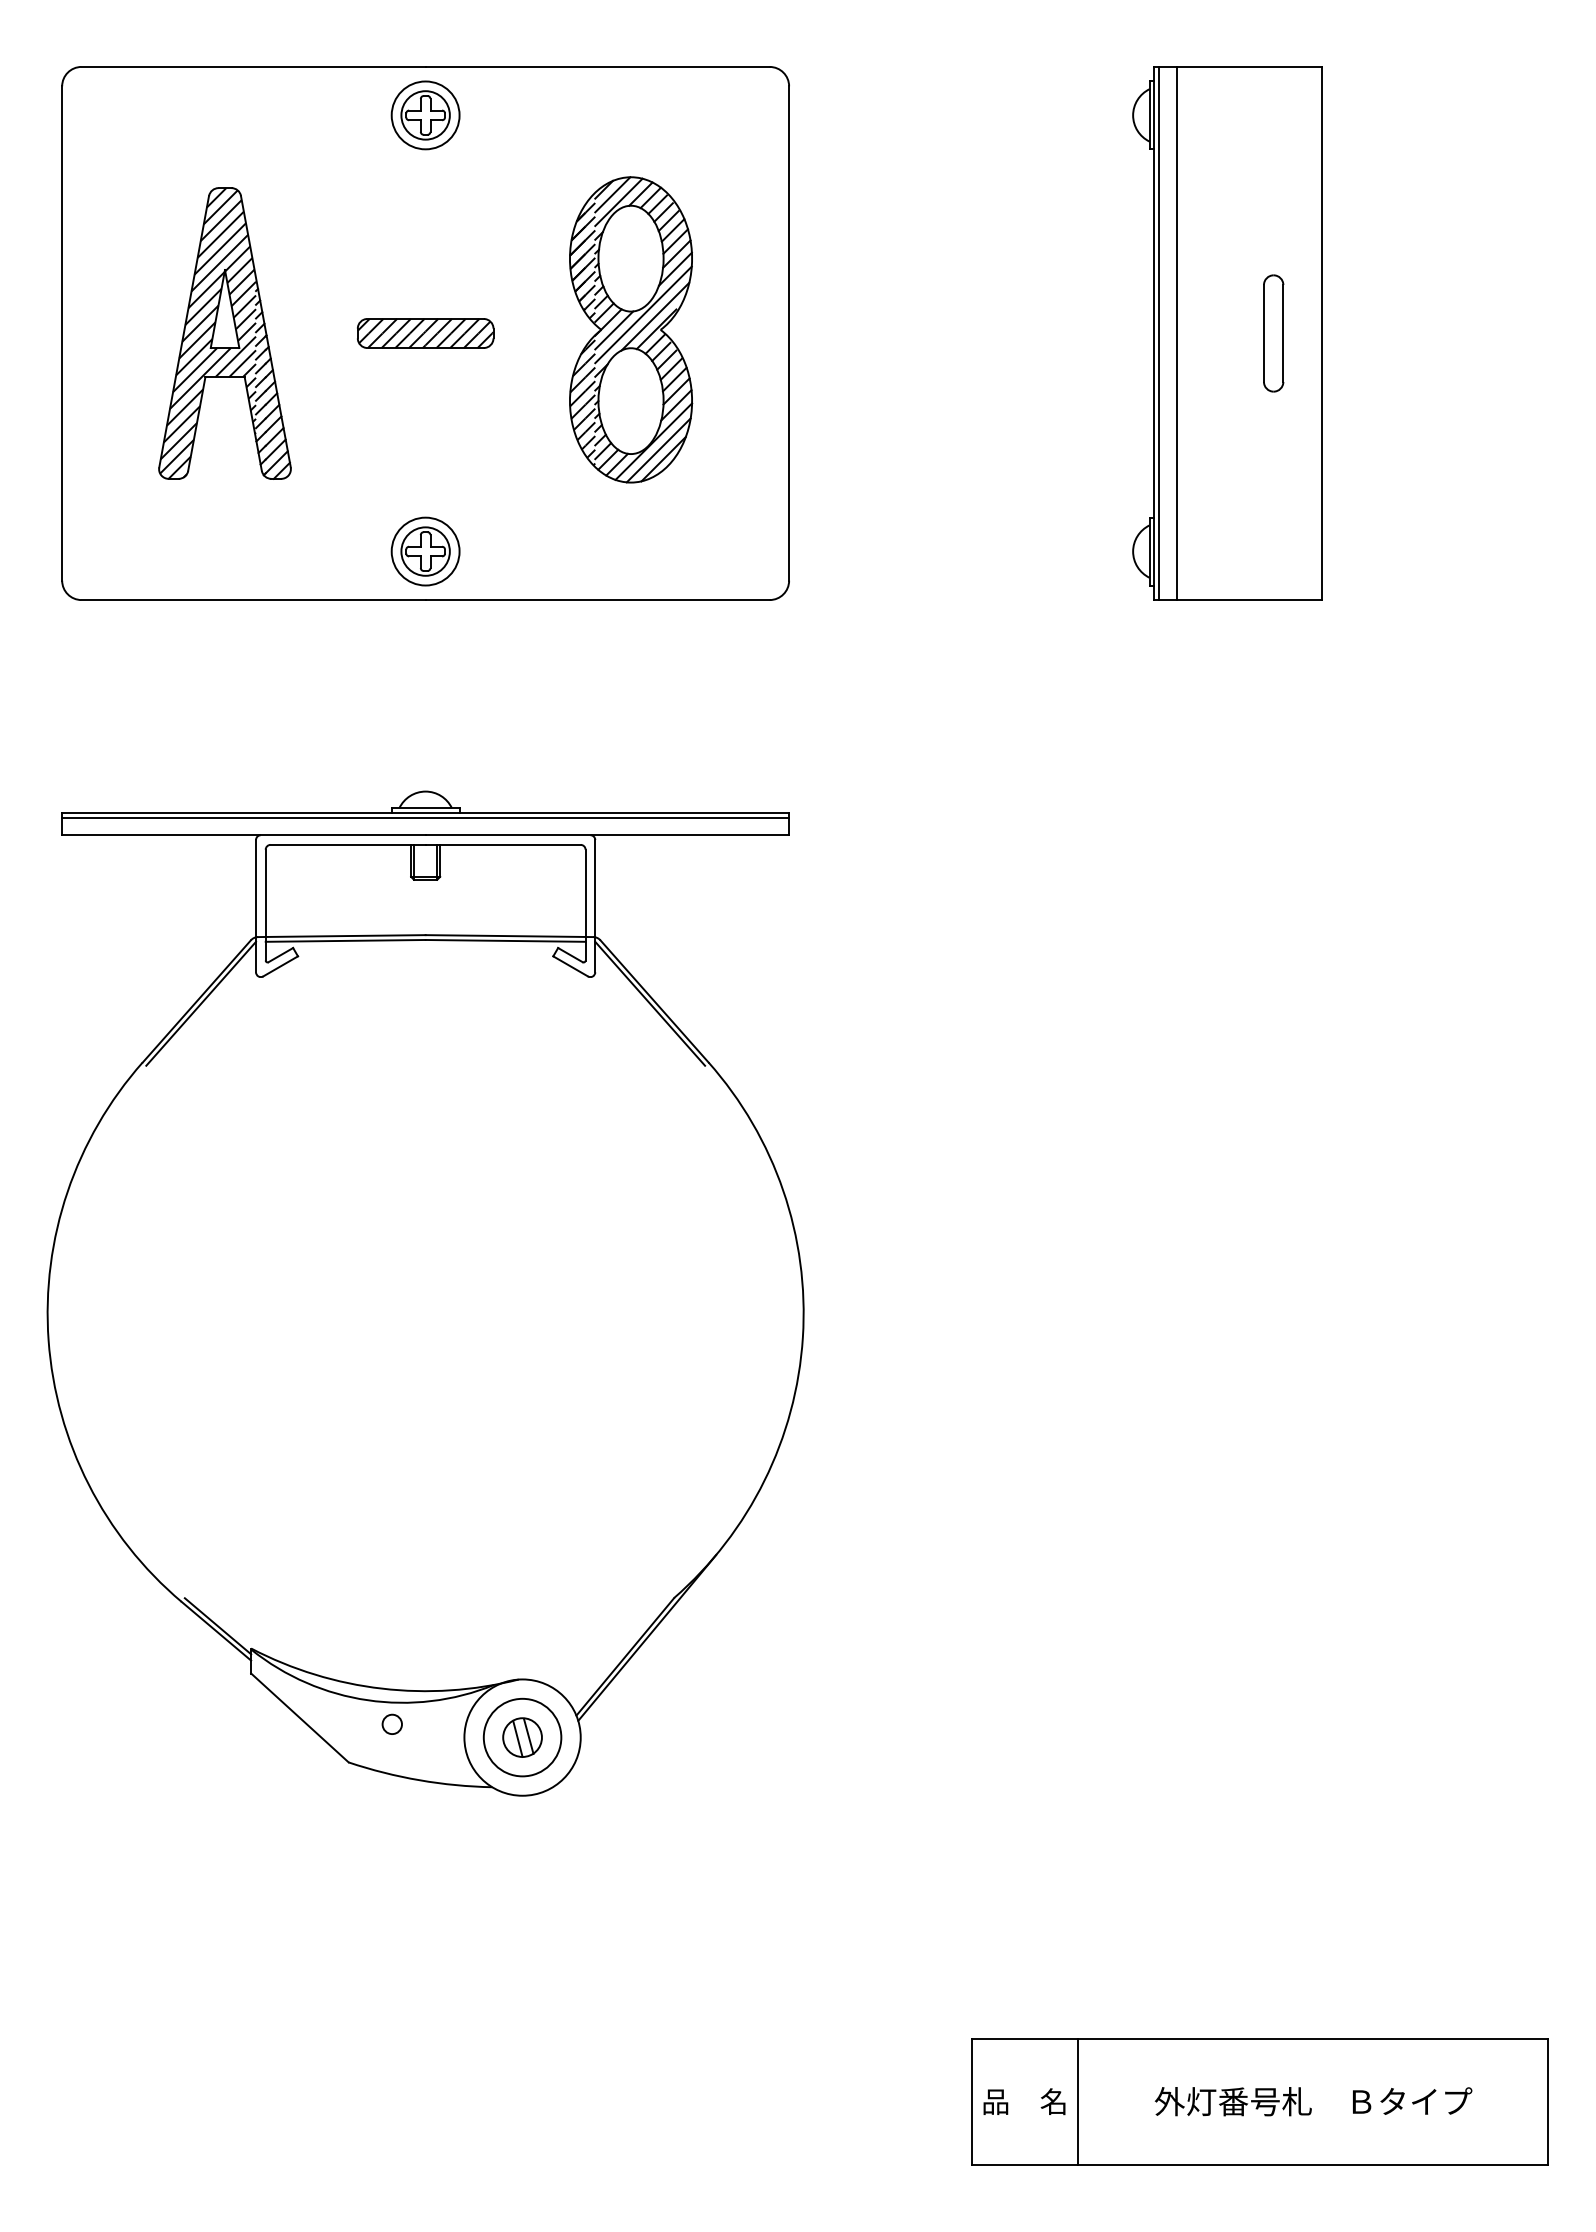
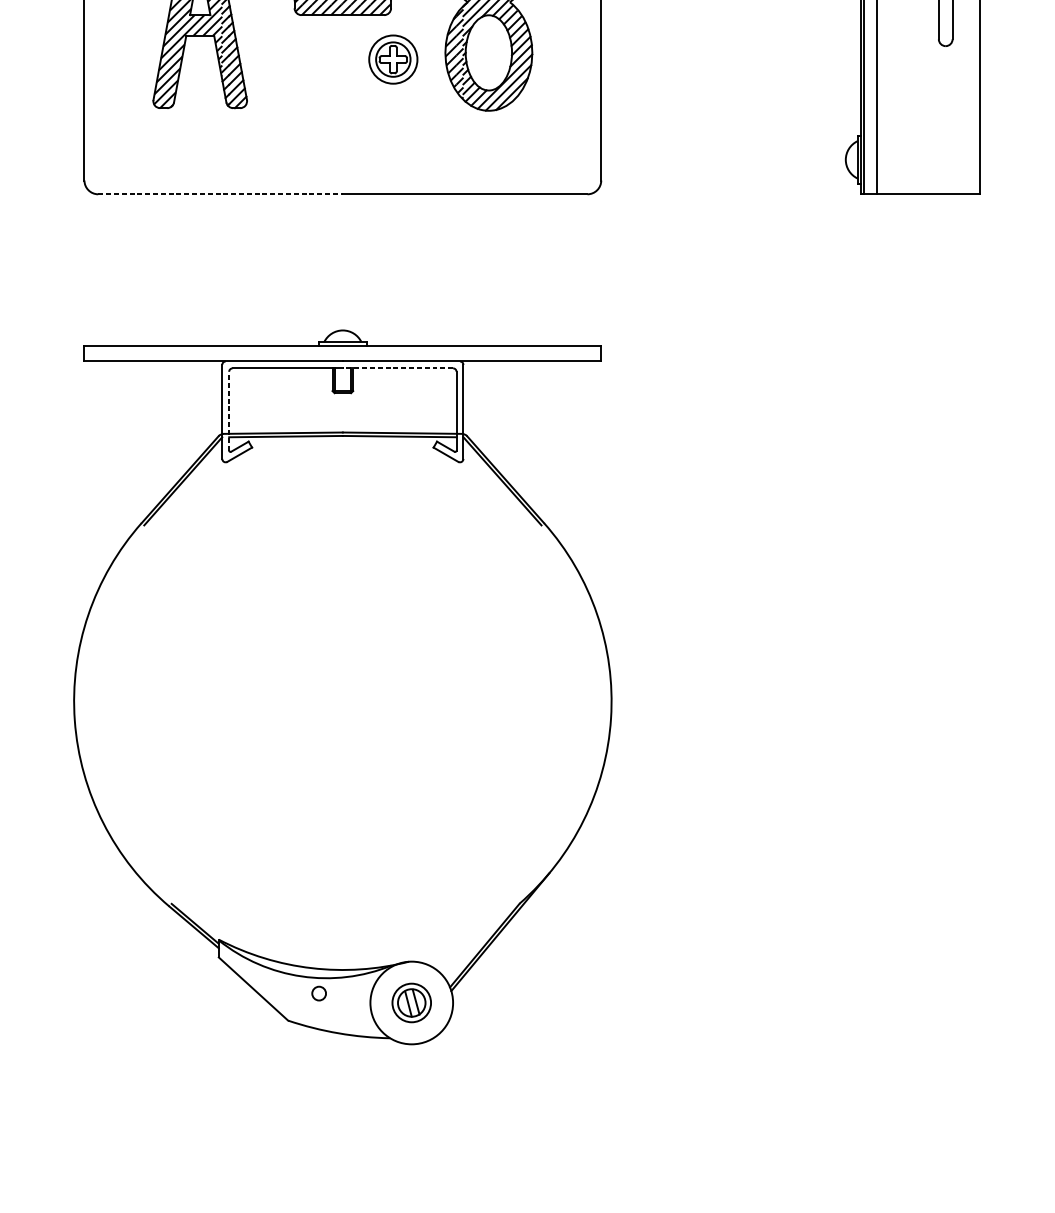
part: (425, 551) -> (393, 59), moved
line: (254, 600) -> (221, 194), solid -> dashed
line: (425, 817) -> (342, 348), removed
line: (503, 844) -> (398, 368), solid -> dashed
line: (265, 904) -> (229, 410), solid -> dashed
circle: (522, 1737) -> (411, 1002), size x0.7

